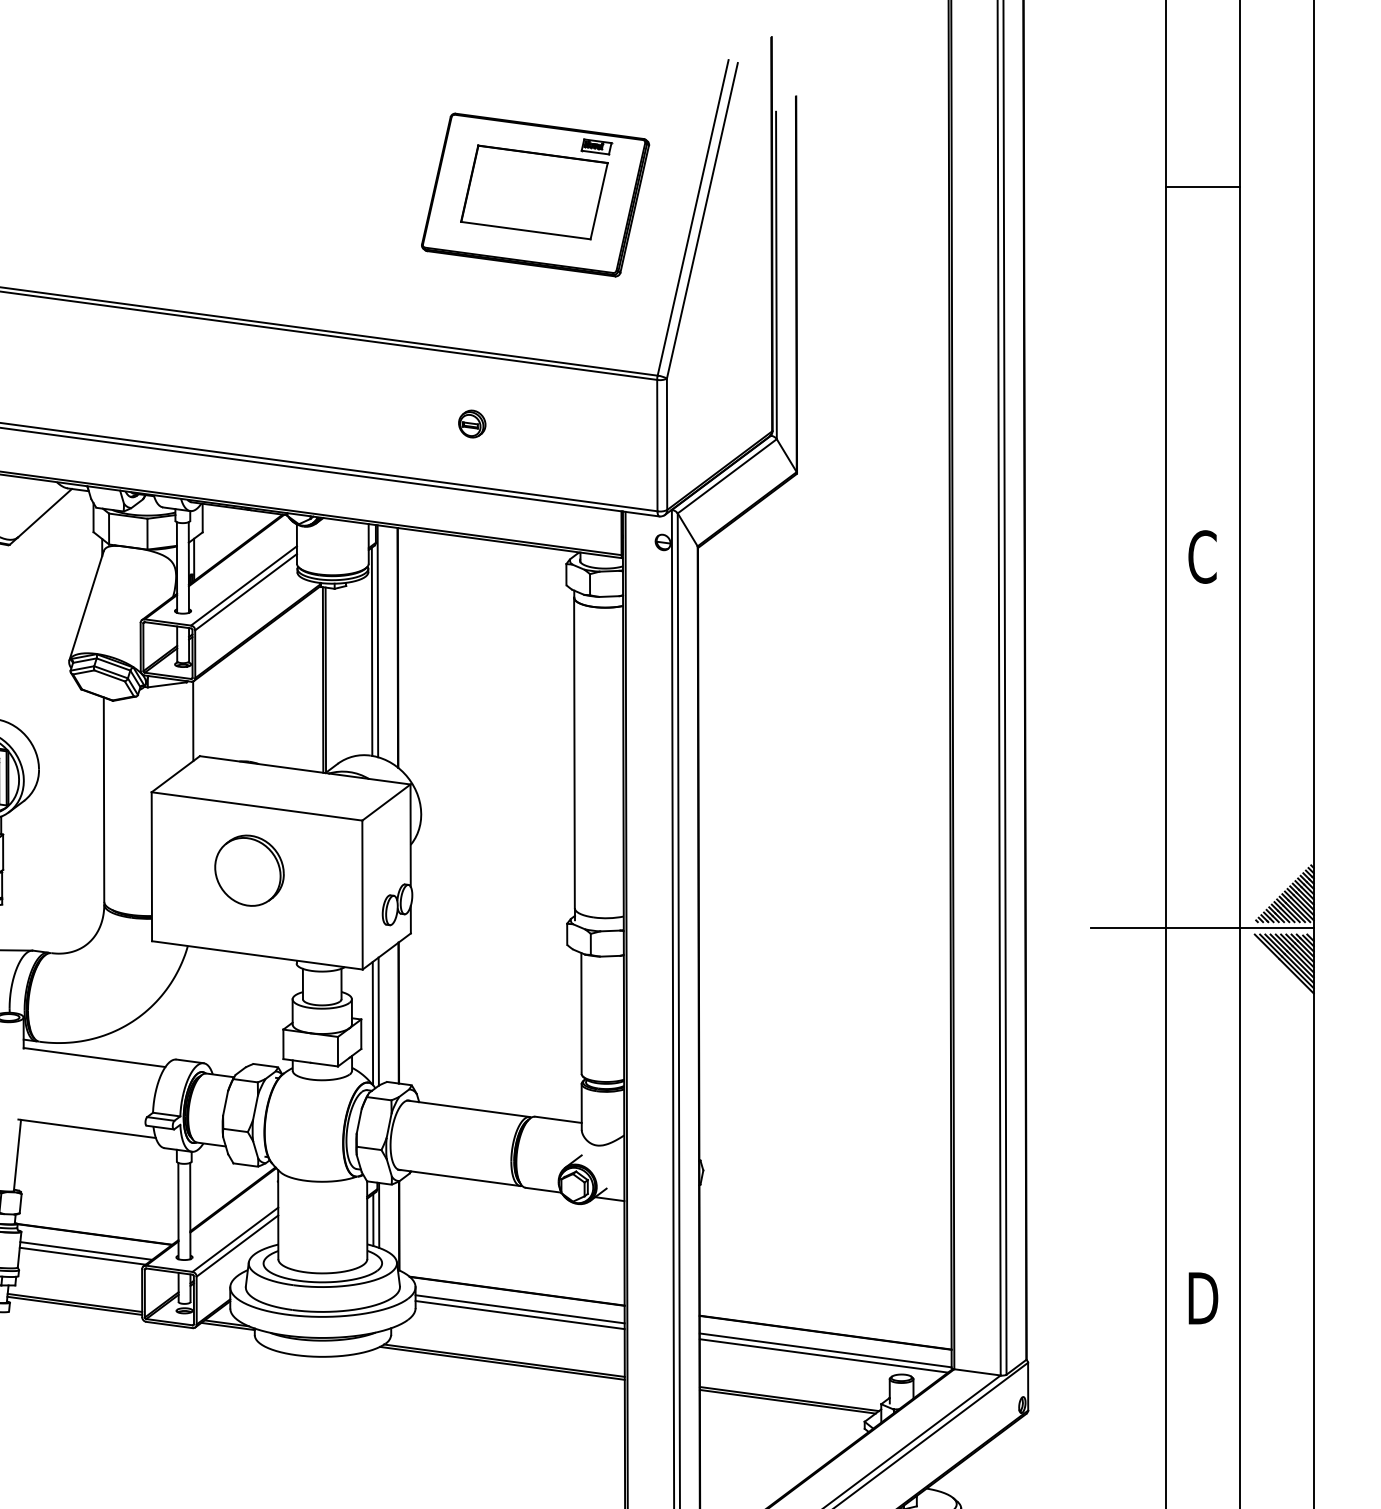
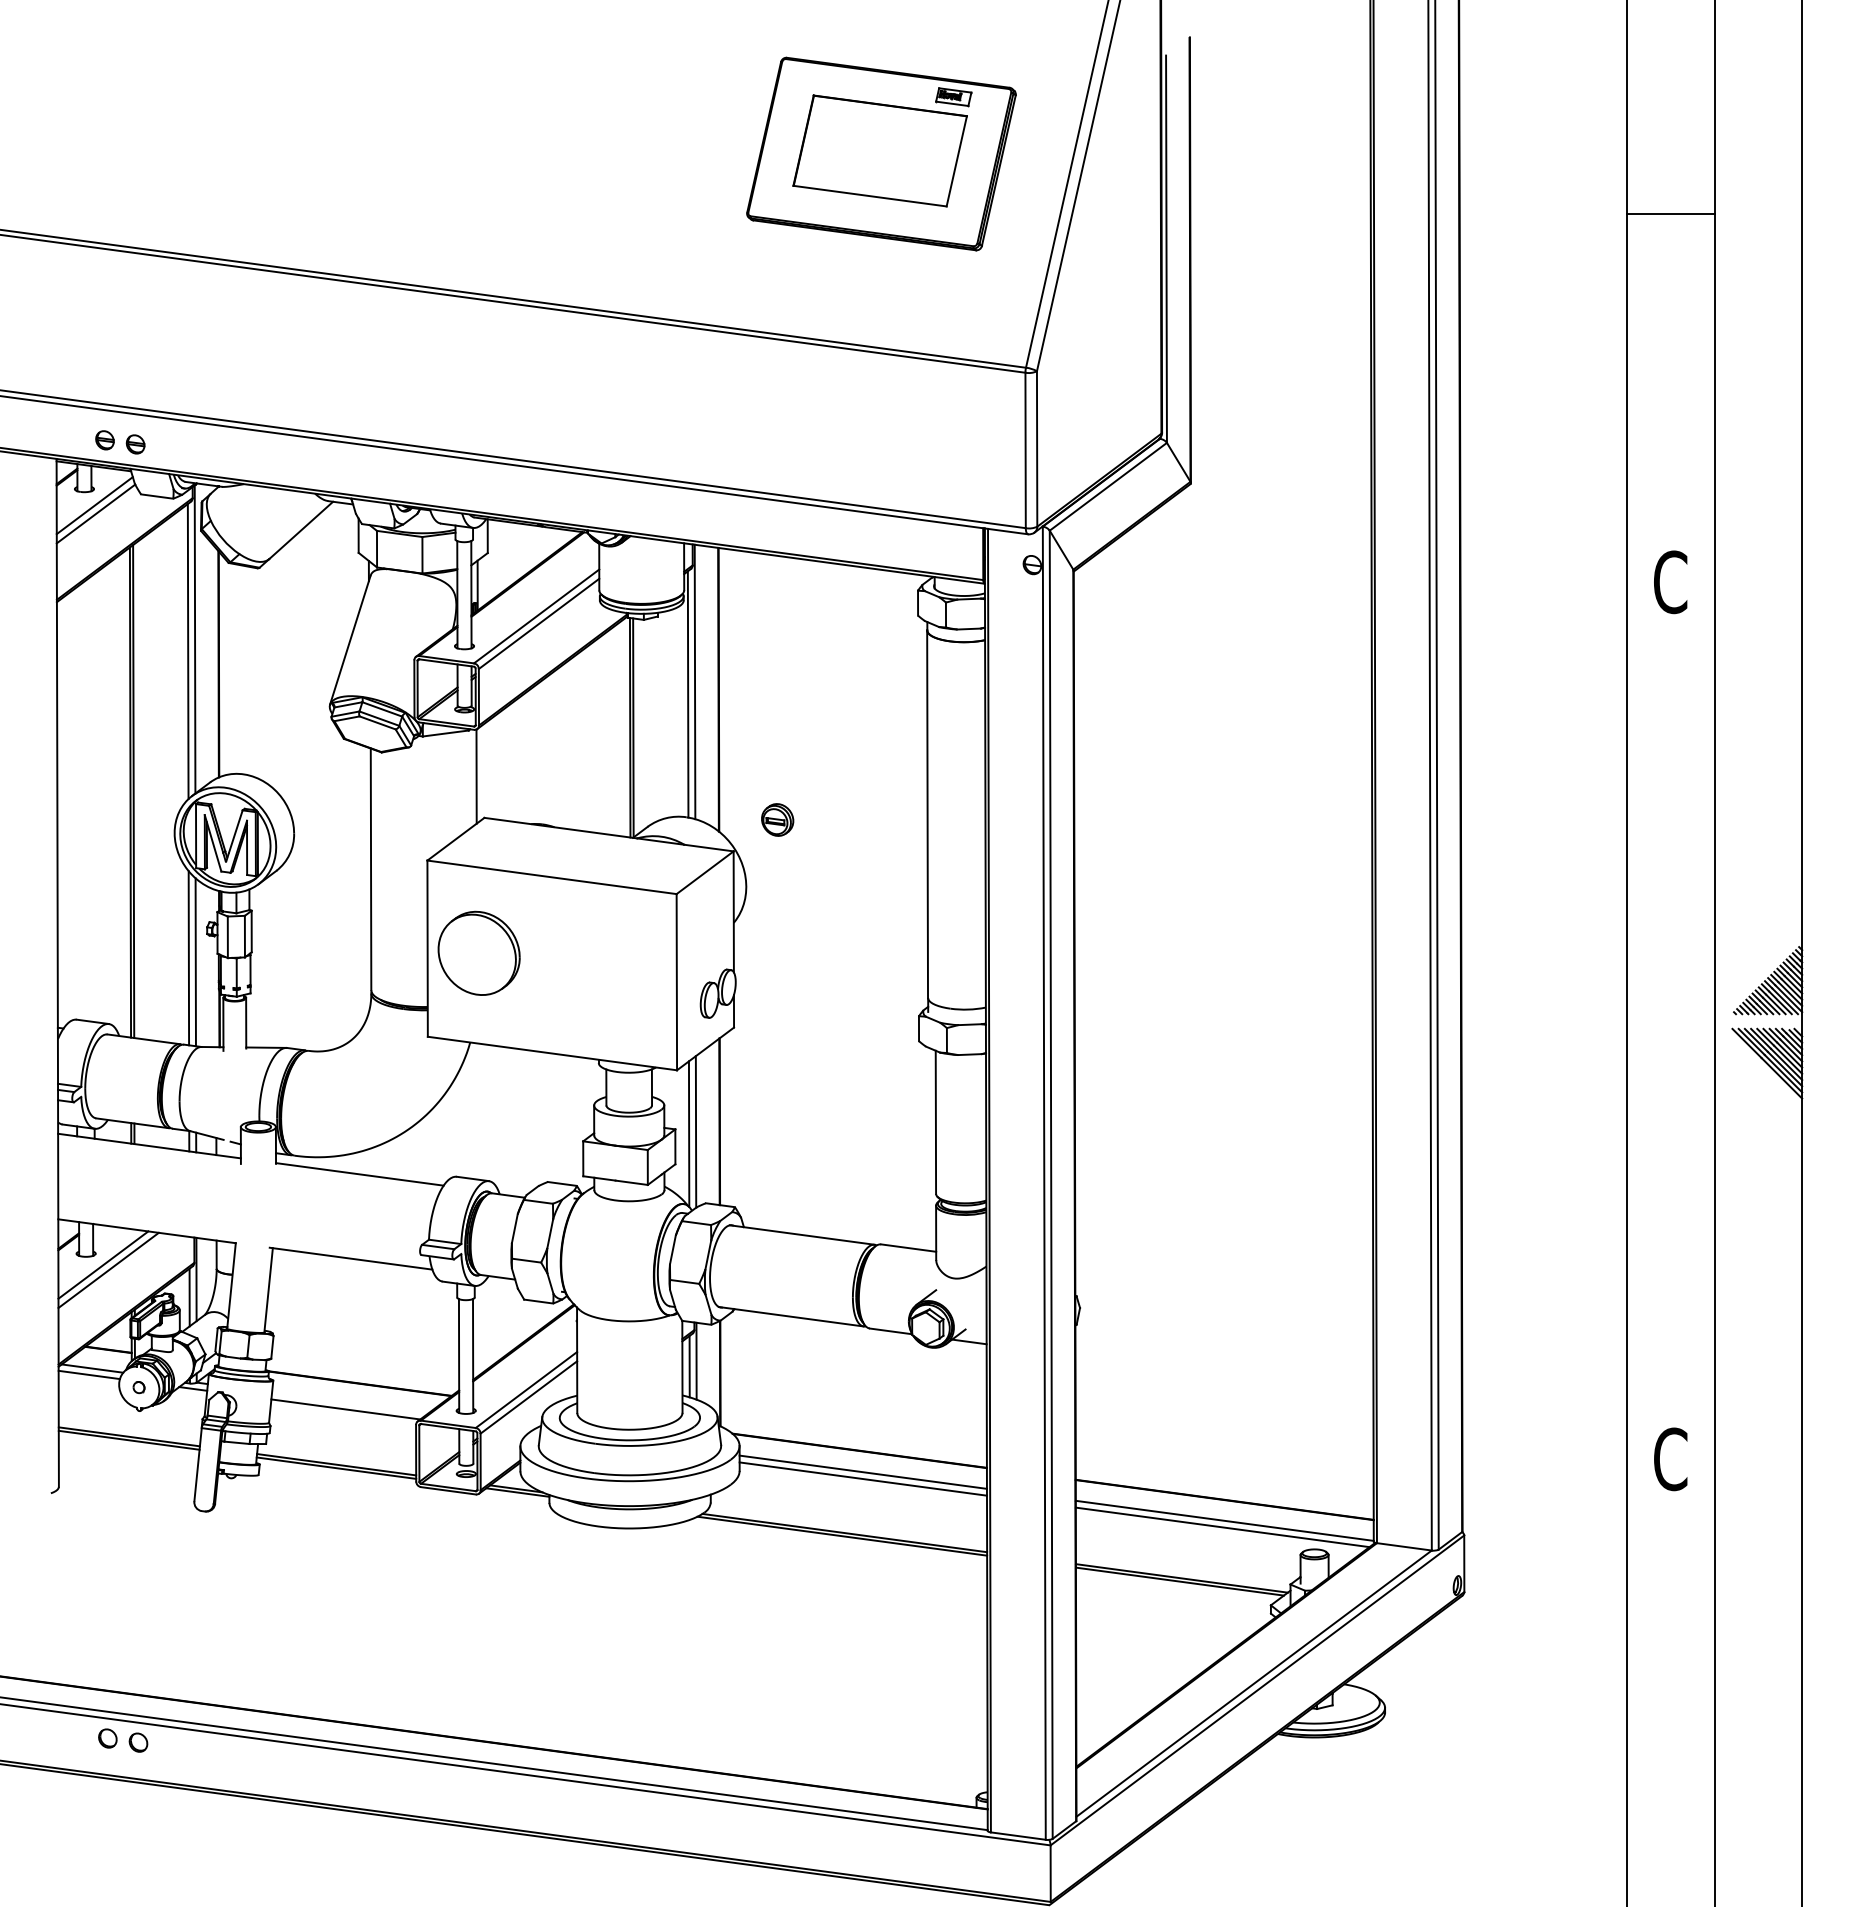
line: (1202, 186) -> (1670, 214), moved
part: (472, 423) -> (777, 819), moved
part: (248, 869) -> (478, 952), moved
line: (1202, 928) -> (1670, 1021), removed
line: (86, 1250) -> (350, 1402), removed
text: (1203, 1298) -> (1671, 1459), D -> C

